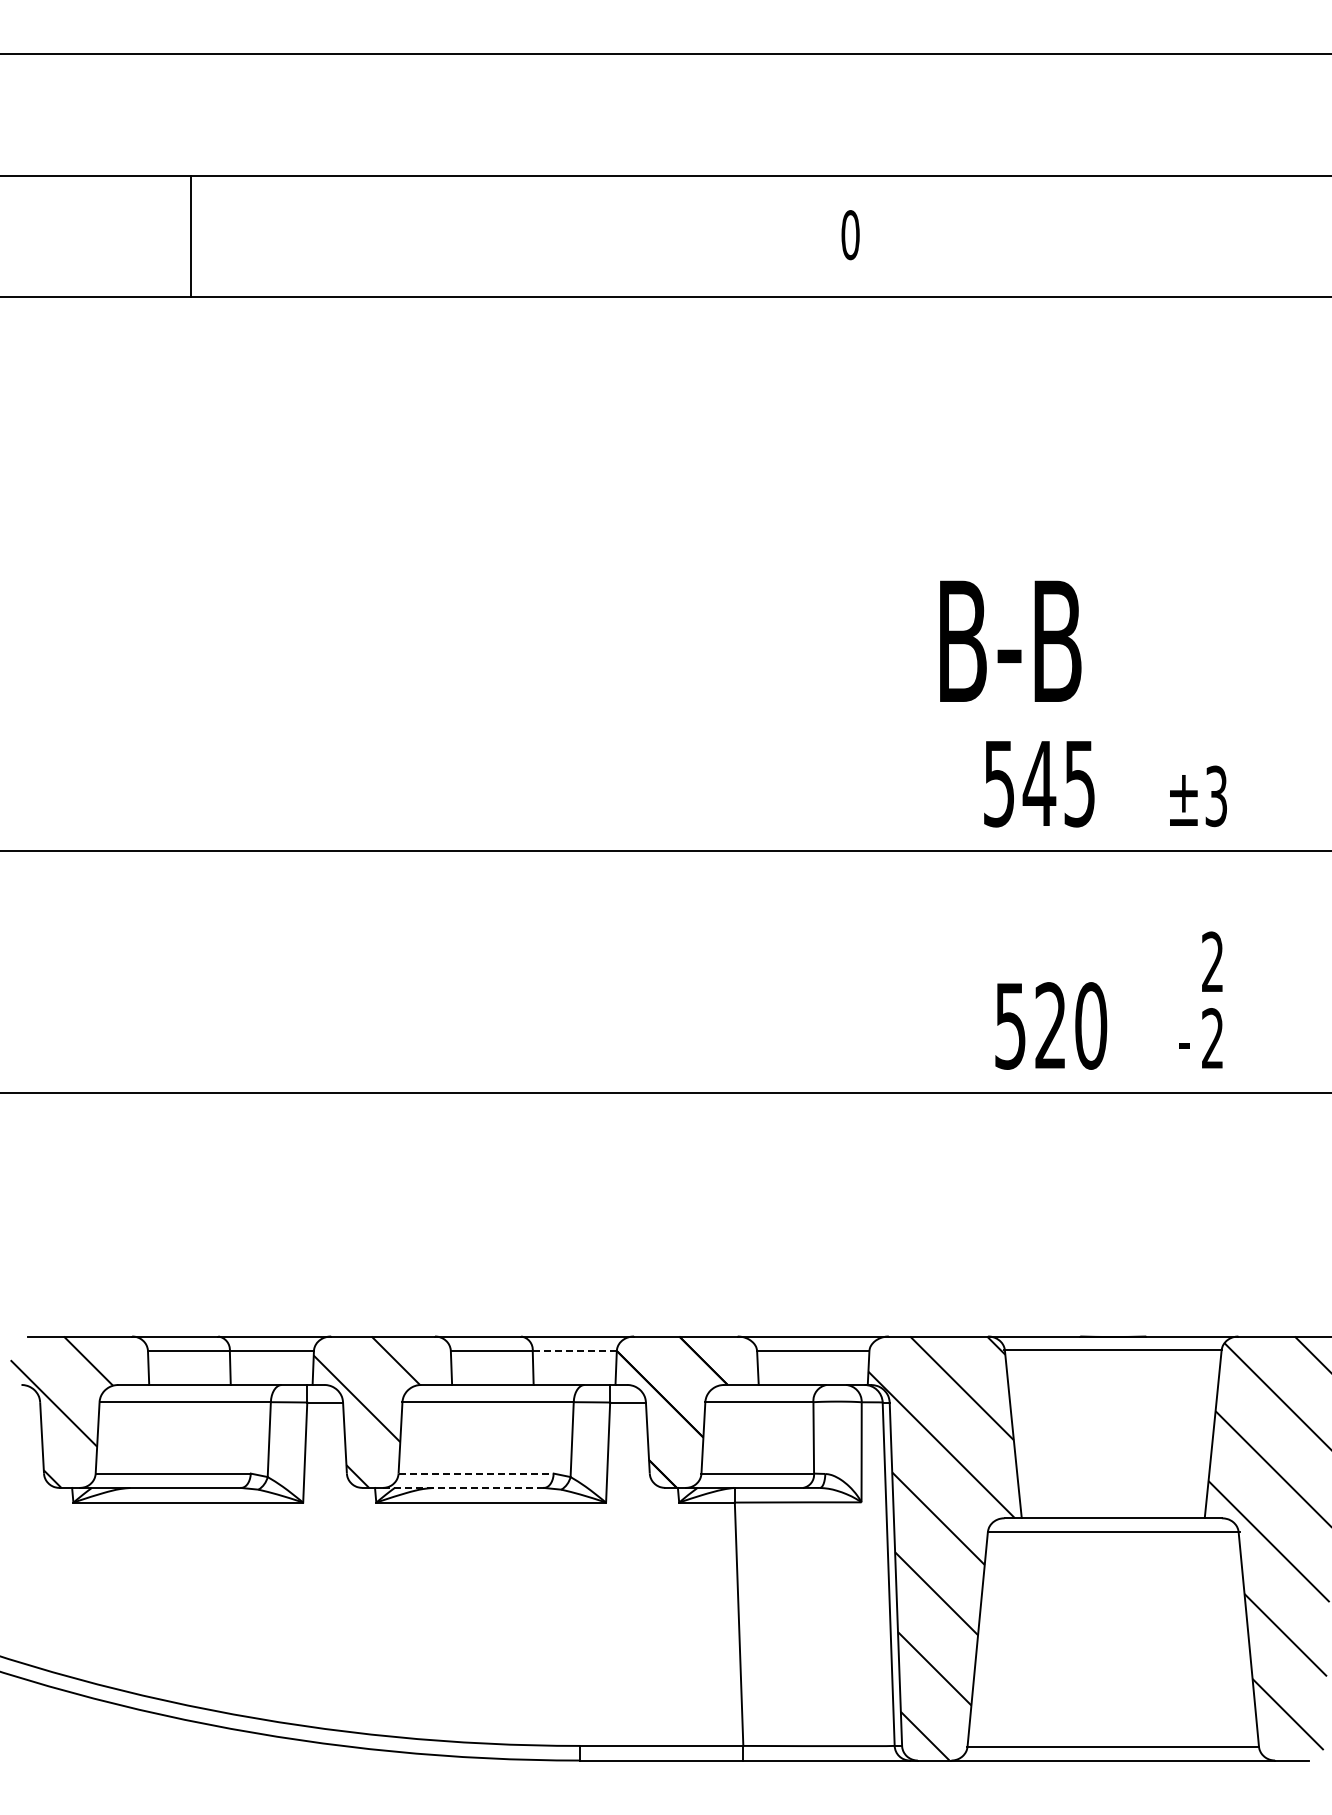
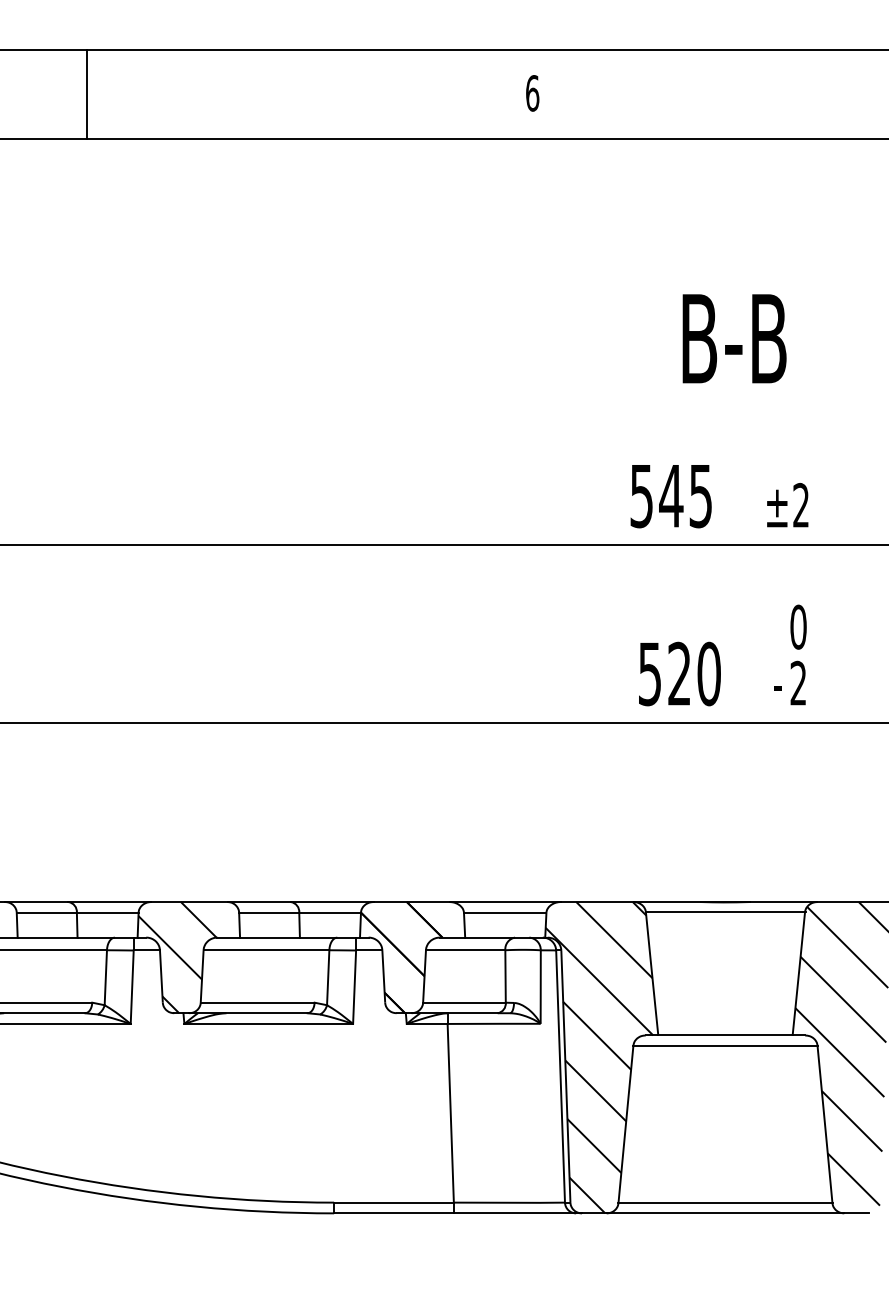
text: (850, 234) -> (532, 92), 0 -> 6
line: (191, 235) -> (87, 93), moved
text: (1010, 640) -> (734, 338), moved
text: (1215, 796) -> (800, 505), ±3 -> ±2
text: (1212, 961) -> (798, 626), 2 -> 0
line: (574, 1351) -> (329, 913), dashed -> solid
line: (476, 1473) -> (257, 1002), dashed -> solid
line: (463, 1487) -> (248, 1012), dashed -> solid

